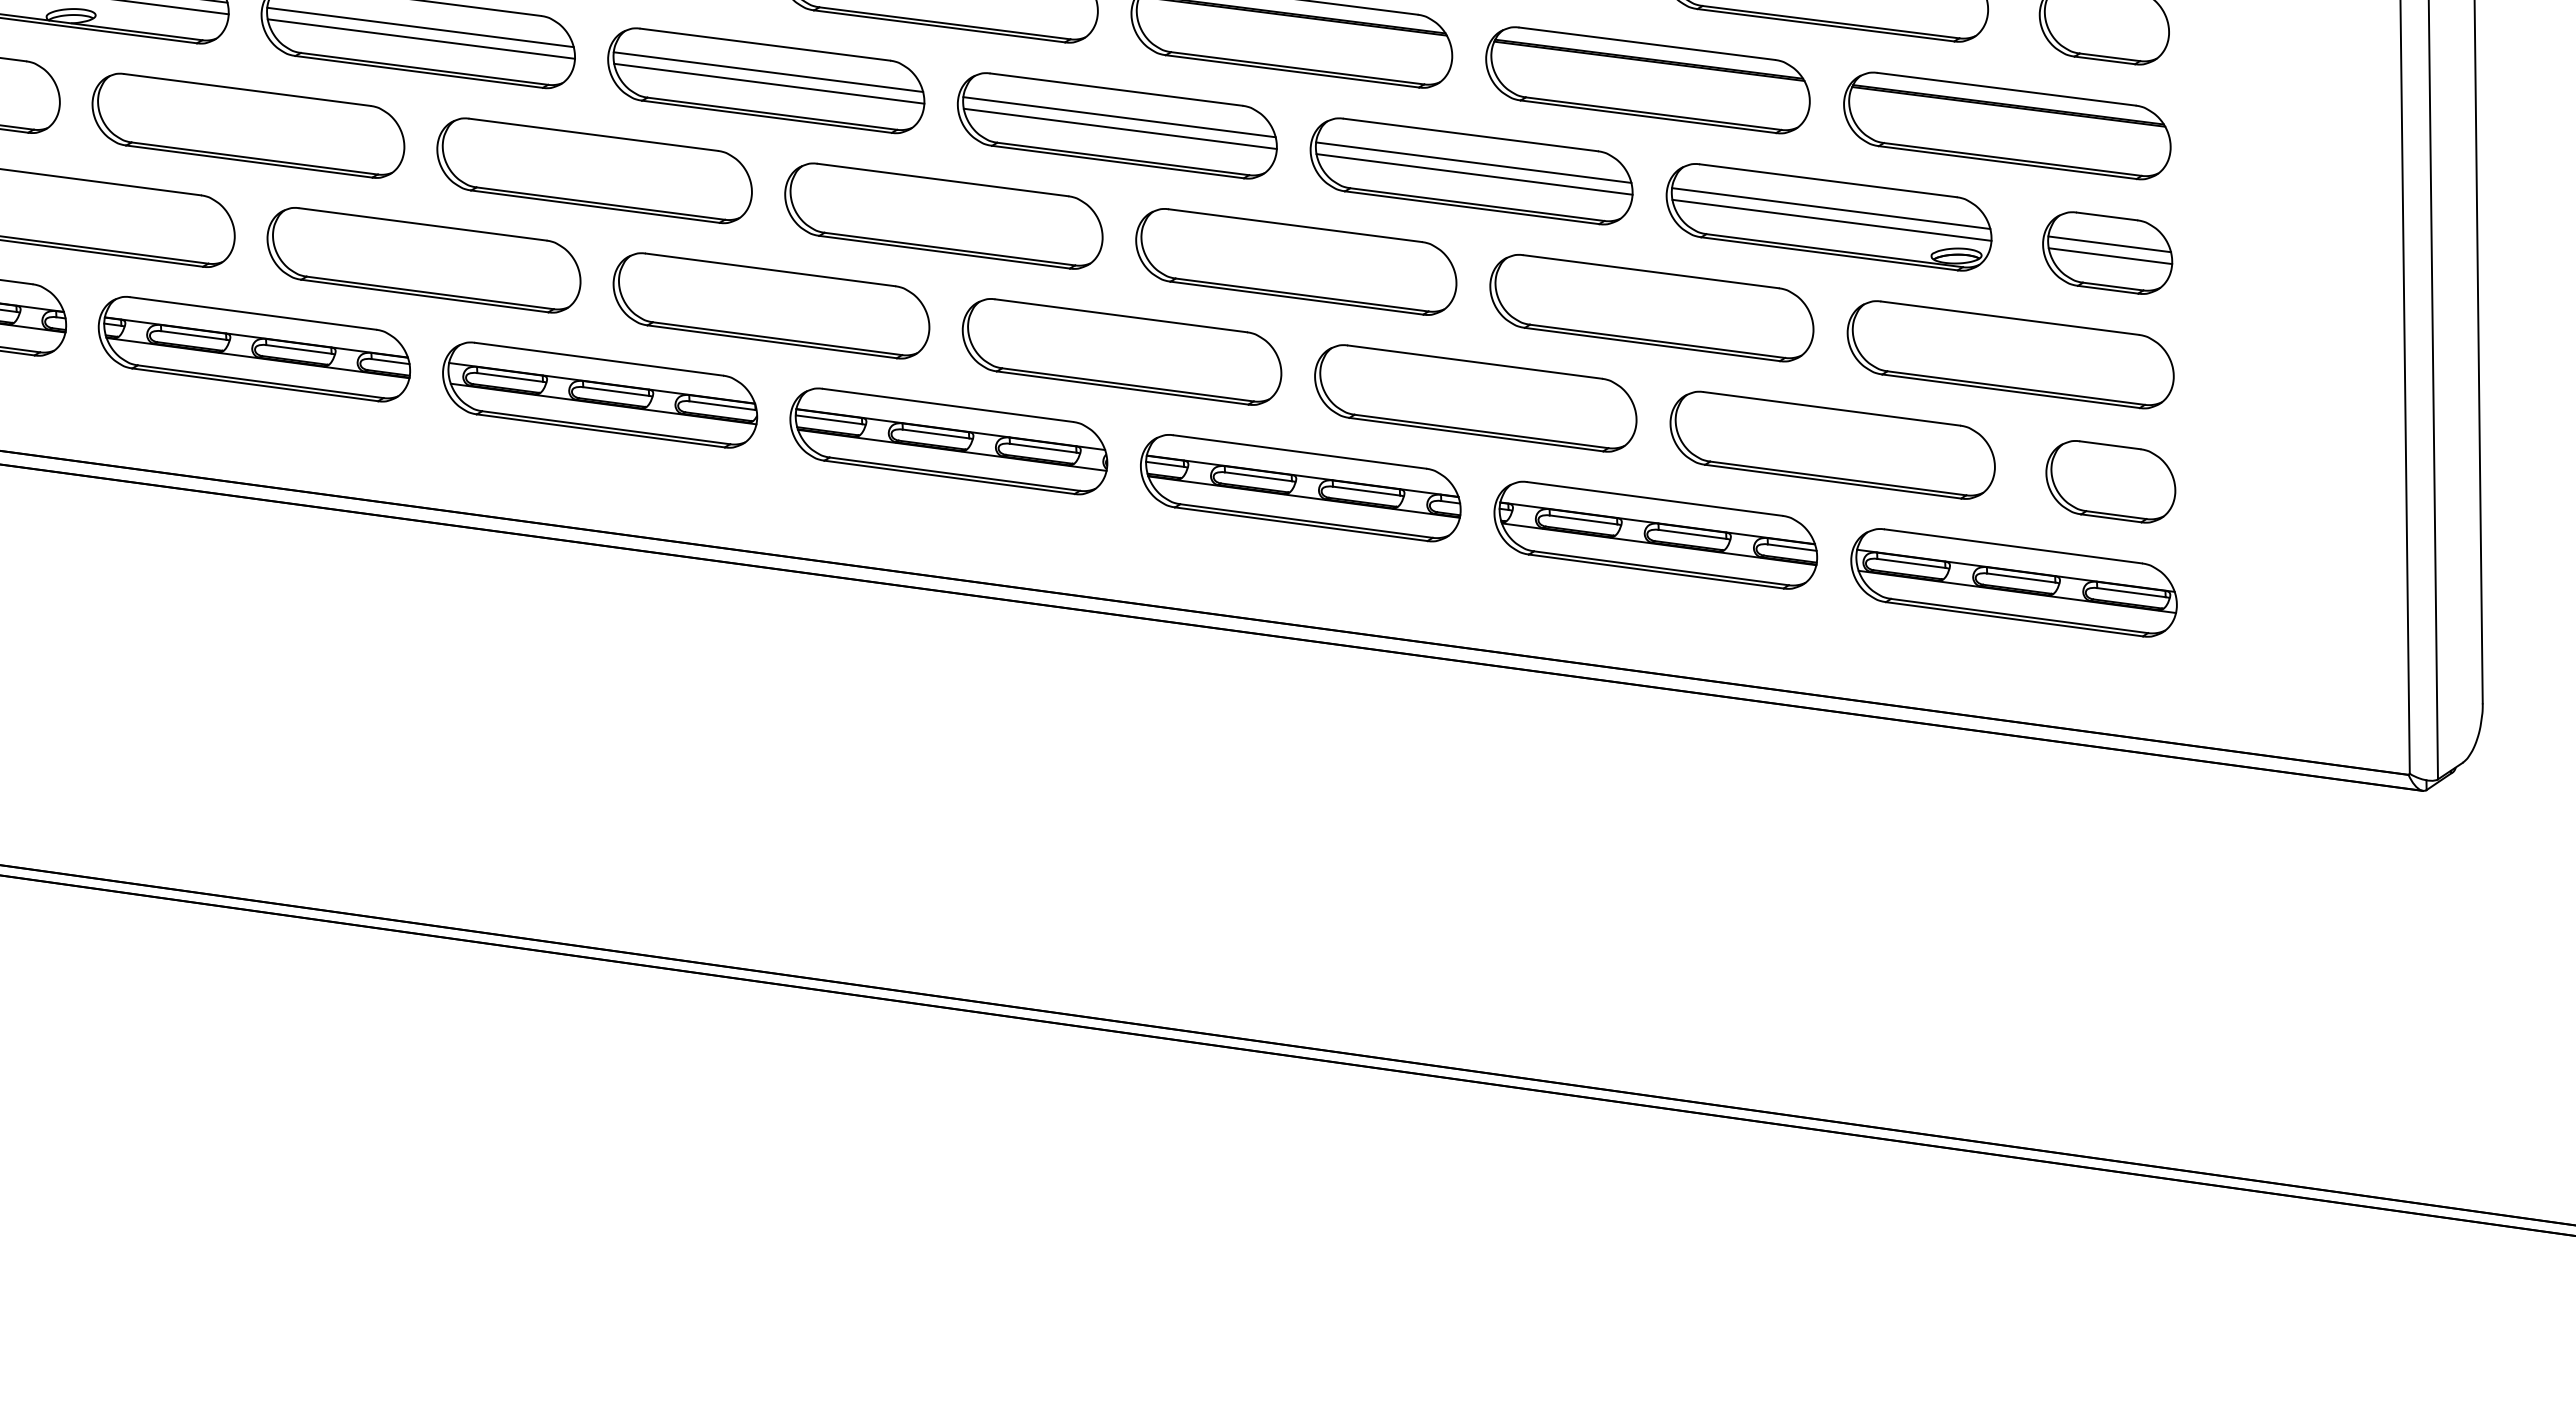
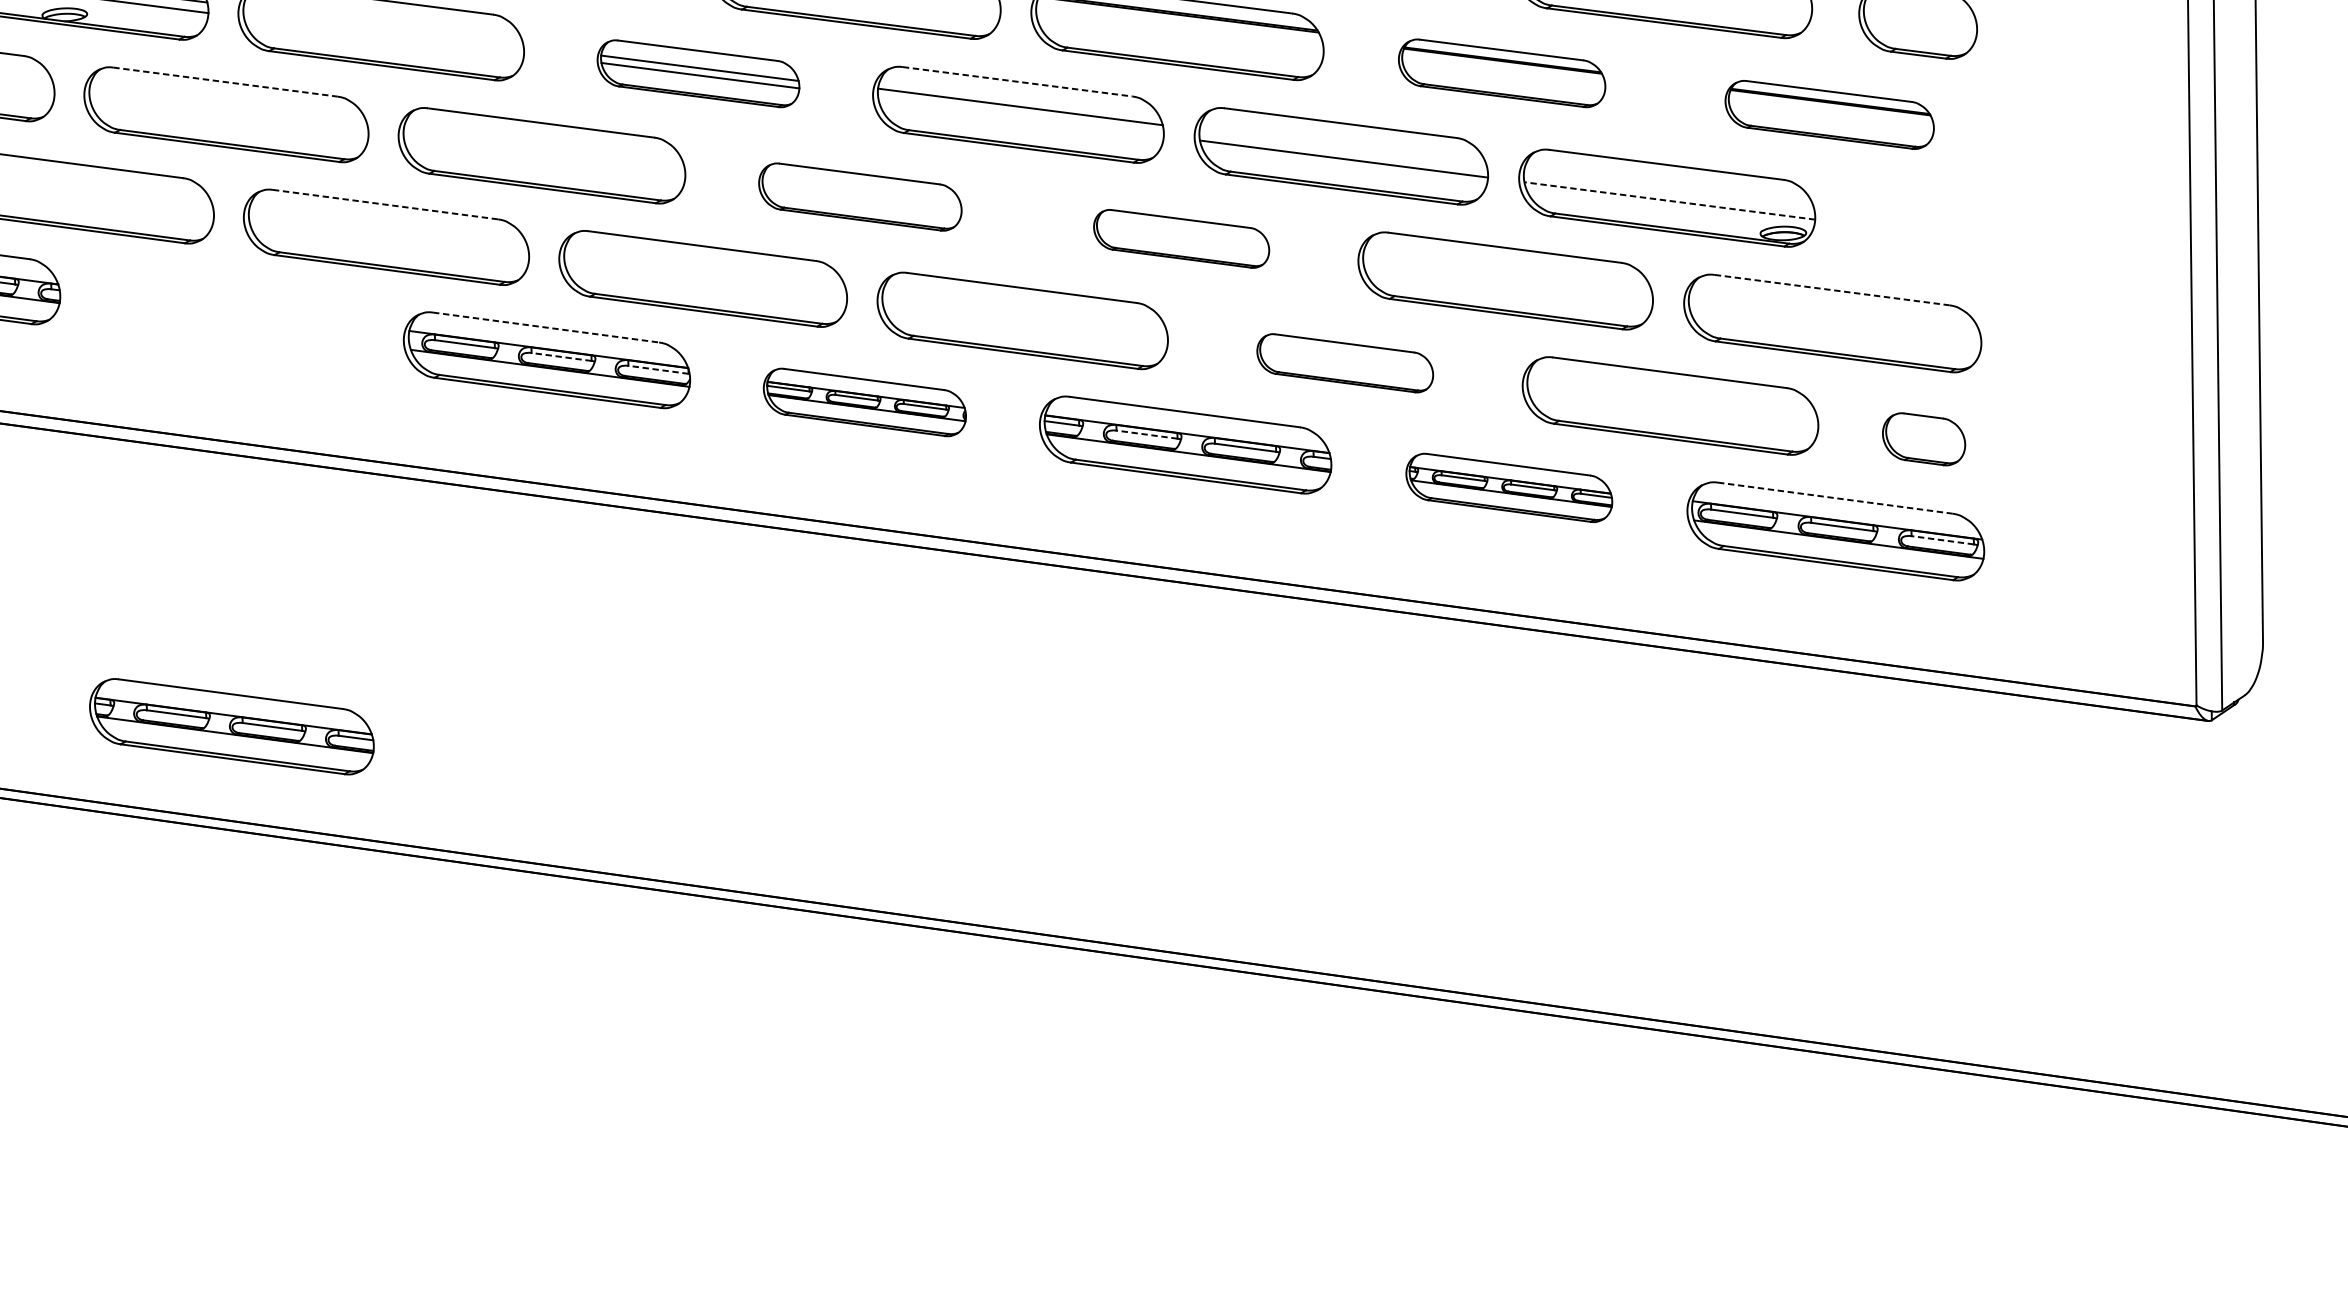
line: (420, 27) -> (383, 25), removed
line: (421, 38) -> (384, 35), removed
part: (766, 80) -> (698, 73), size x0.7
part: (1647, 80) -> (1501, 73), size x0.7
line: (1117, 89) -> (1018, 81), solid -> dashed
line: (247, 90) -> (225, 82), solid -> dashed
part: (2007, 125) -> (1829, 114), size x0.7
line: (1119, 128) -> (1020, 117), removed
line: (1473, 162) -> (1343, 148), removed
line: (1831, 208) -> (1669, 190), removed
part: (943, 215) -> (859, 196), size x0.7
line: (1831, 220) -> (1669, 201), solid -> dashed
line: (423, 224) -> (386, 204), solid -> dashed
part: (2107, 252) -> (1920, 230), removed
part: (1296, 261) -> (1181, 238), size x0.6
line: (2010, 318) -> (1832, 290), solid -> dashed
part: (253, 349) -> (231, 727), moved
line: (599, 359) -> (546, 327), solid -> dashed
line: (615, 391) -> (561, 356), solid -> dashed
part: (1475, 398) -> (1344, 363), size x0.6
line: (722, 405) -> (658, 369), solid -> dashed
part: (948, 441) -> (864, 402), size x0.7
line: (1258, 476) -> (1147, 434), solid -> dashed
part: (2110, 481) -> (1923, 438), size x0.7
part: (1655, 534) -> (1508, 487), size x0.7
line: (2013, 546) -> (1835, 498), solid -> dashed
line: (2131, 592) -> (1942, 540), solid -> dashed

